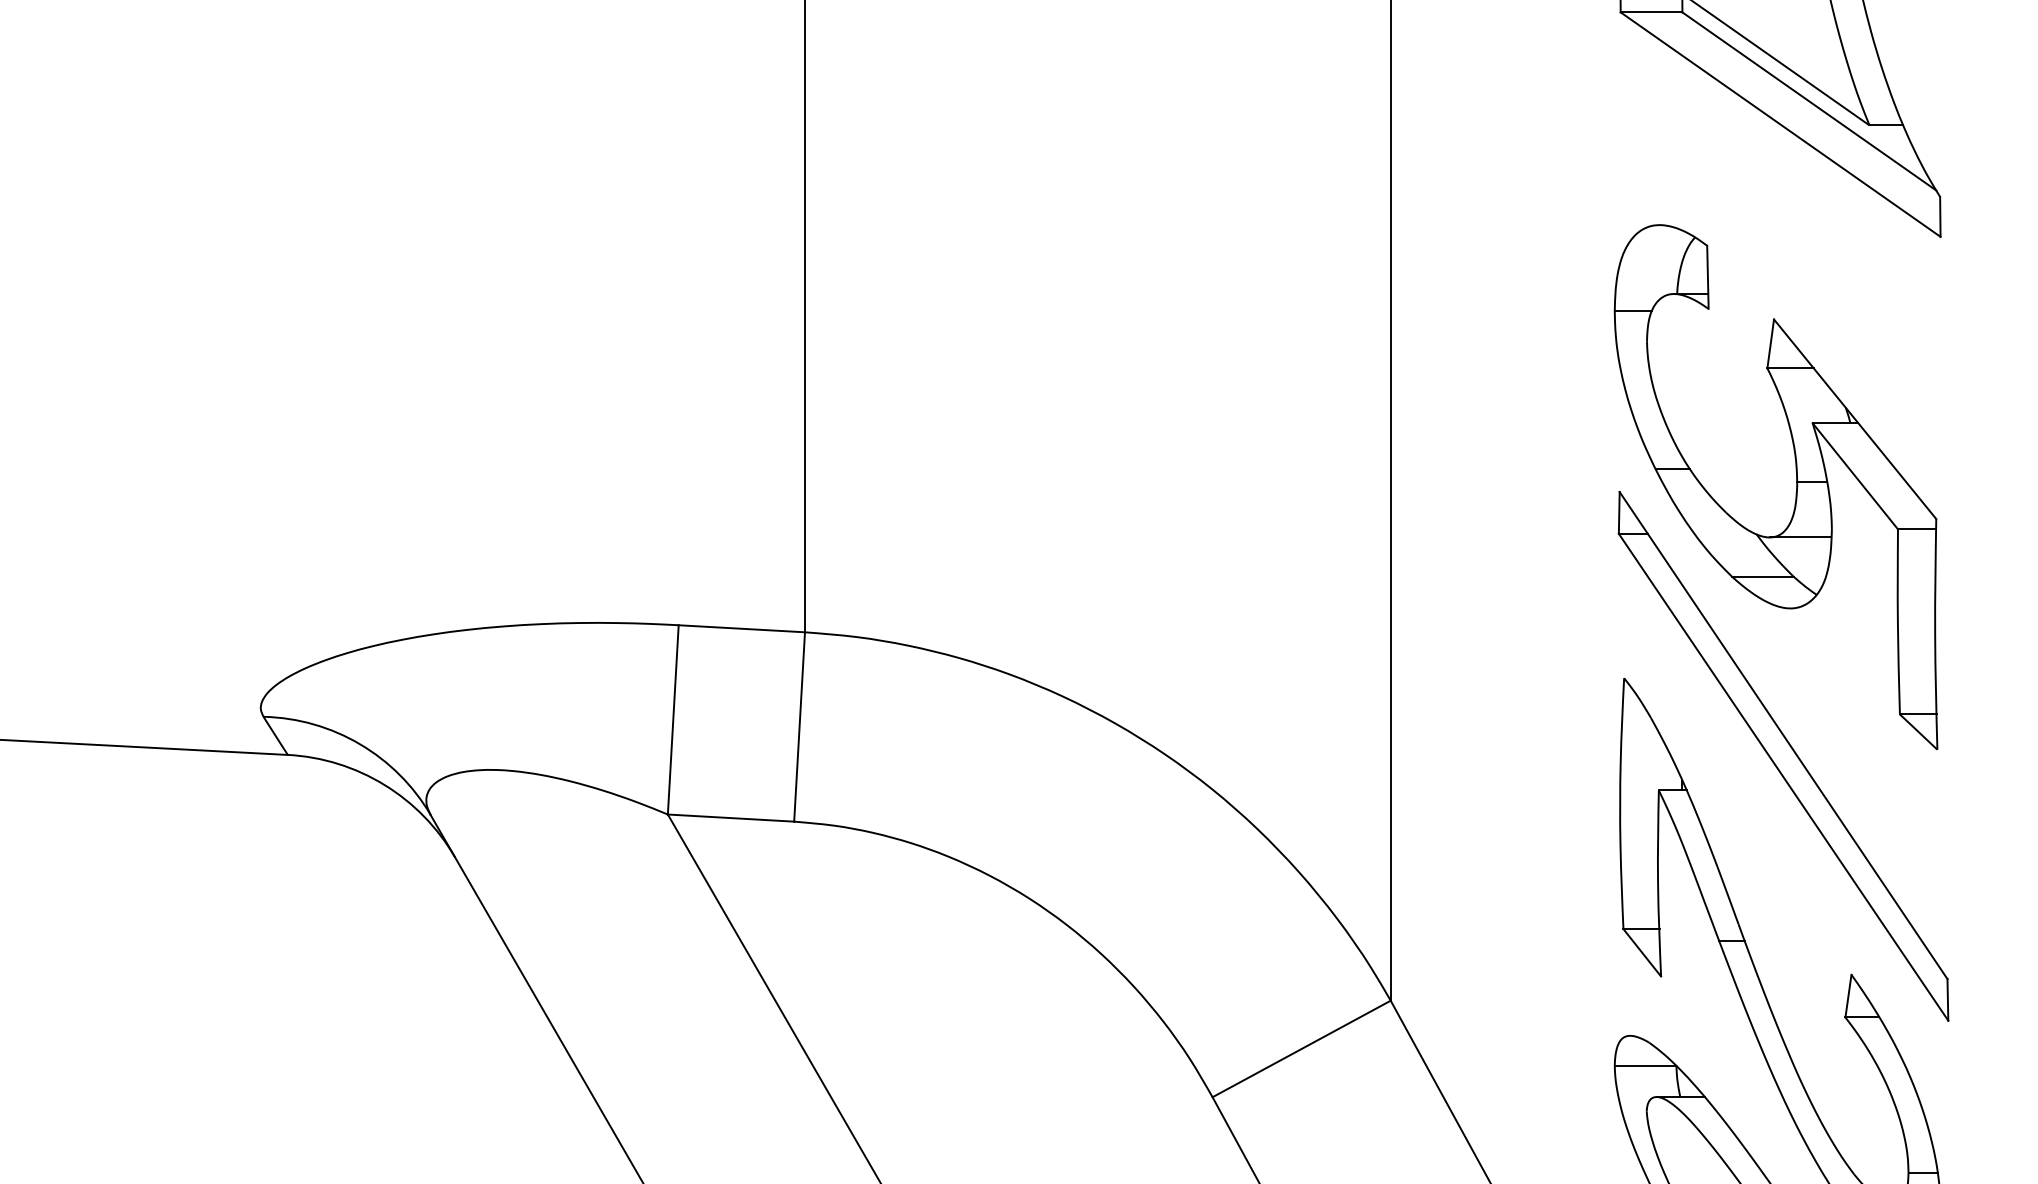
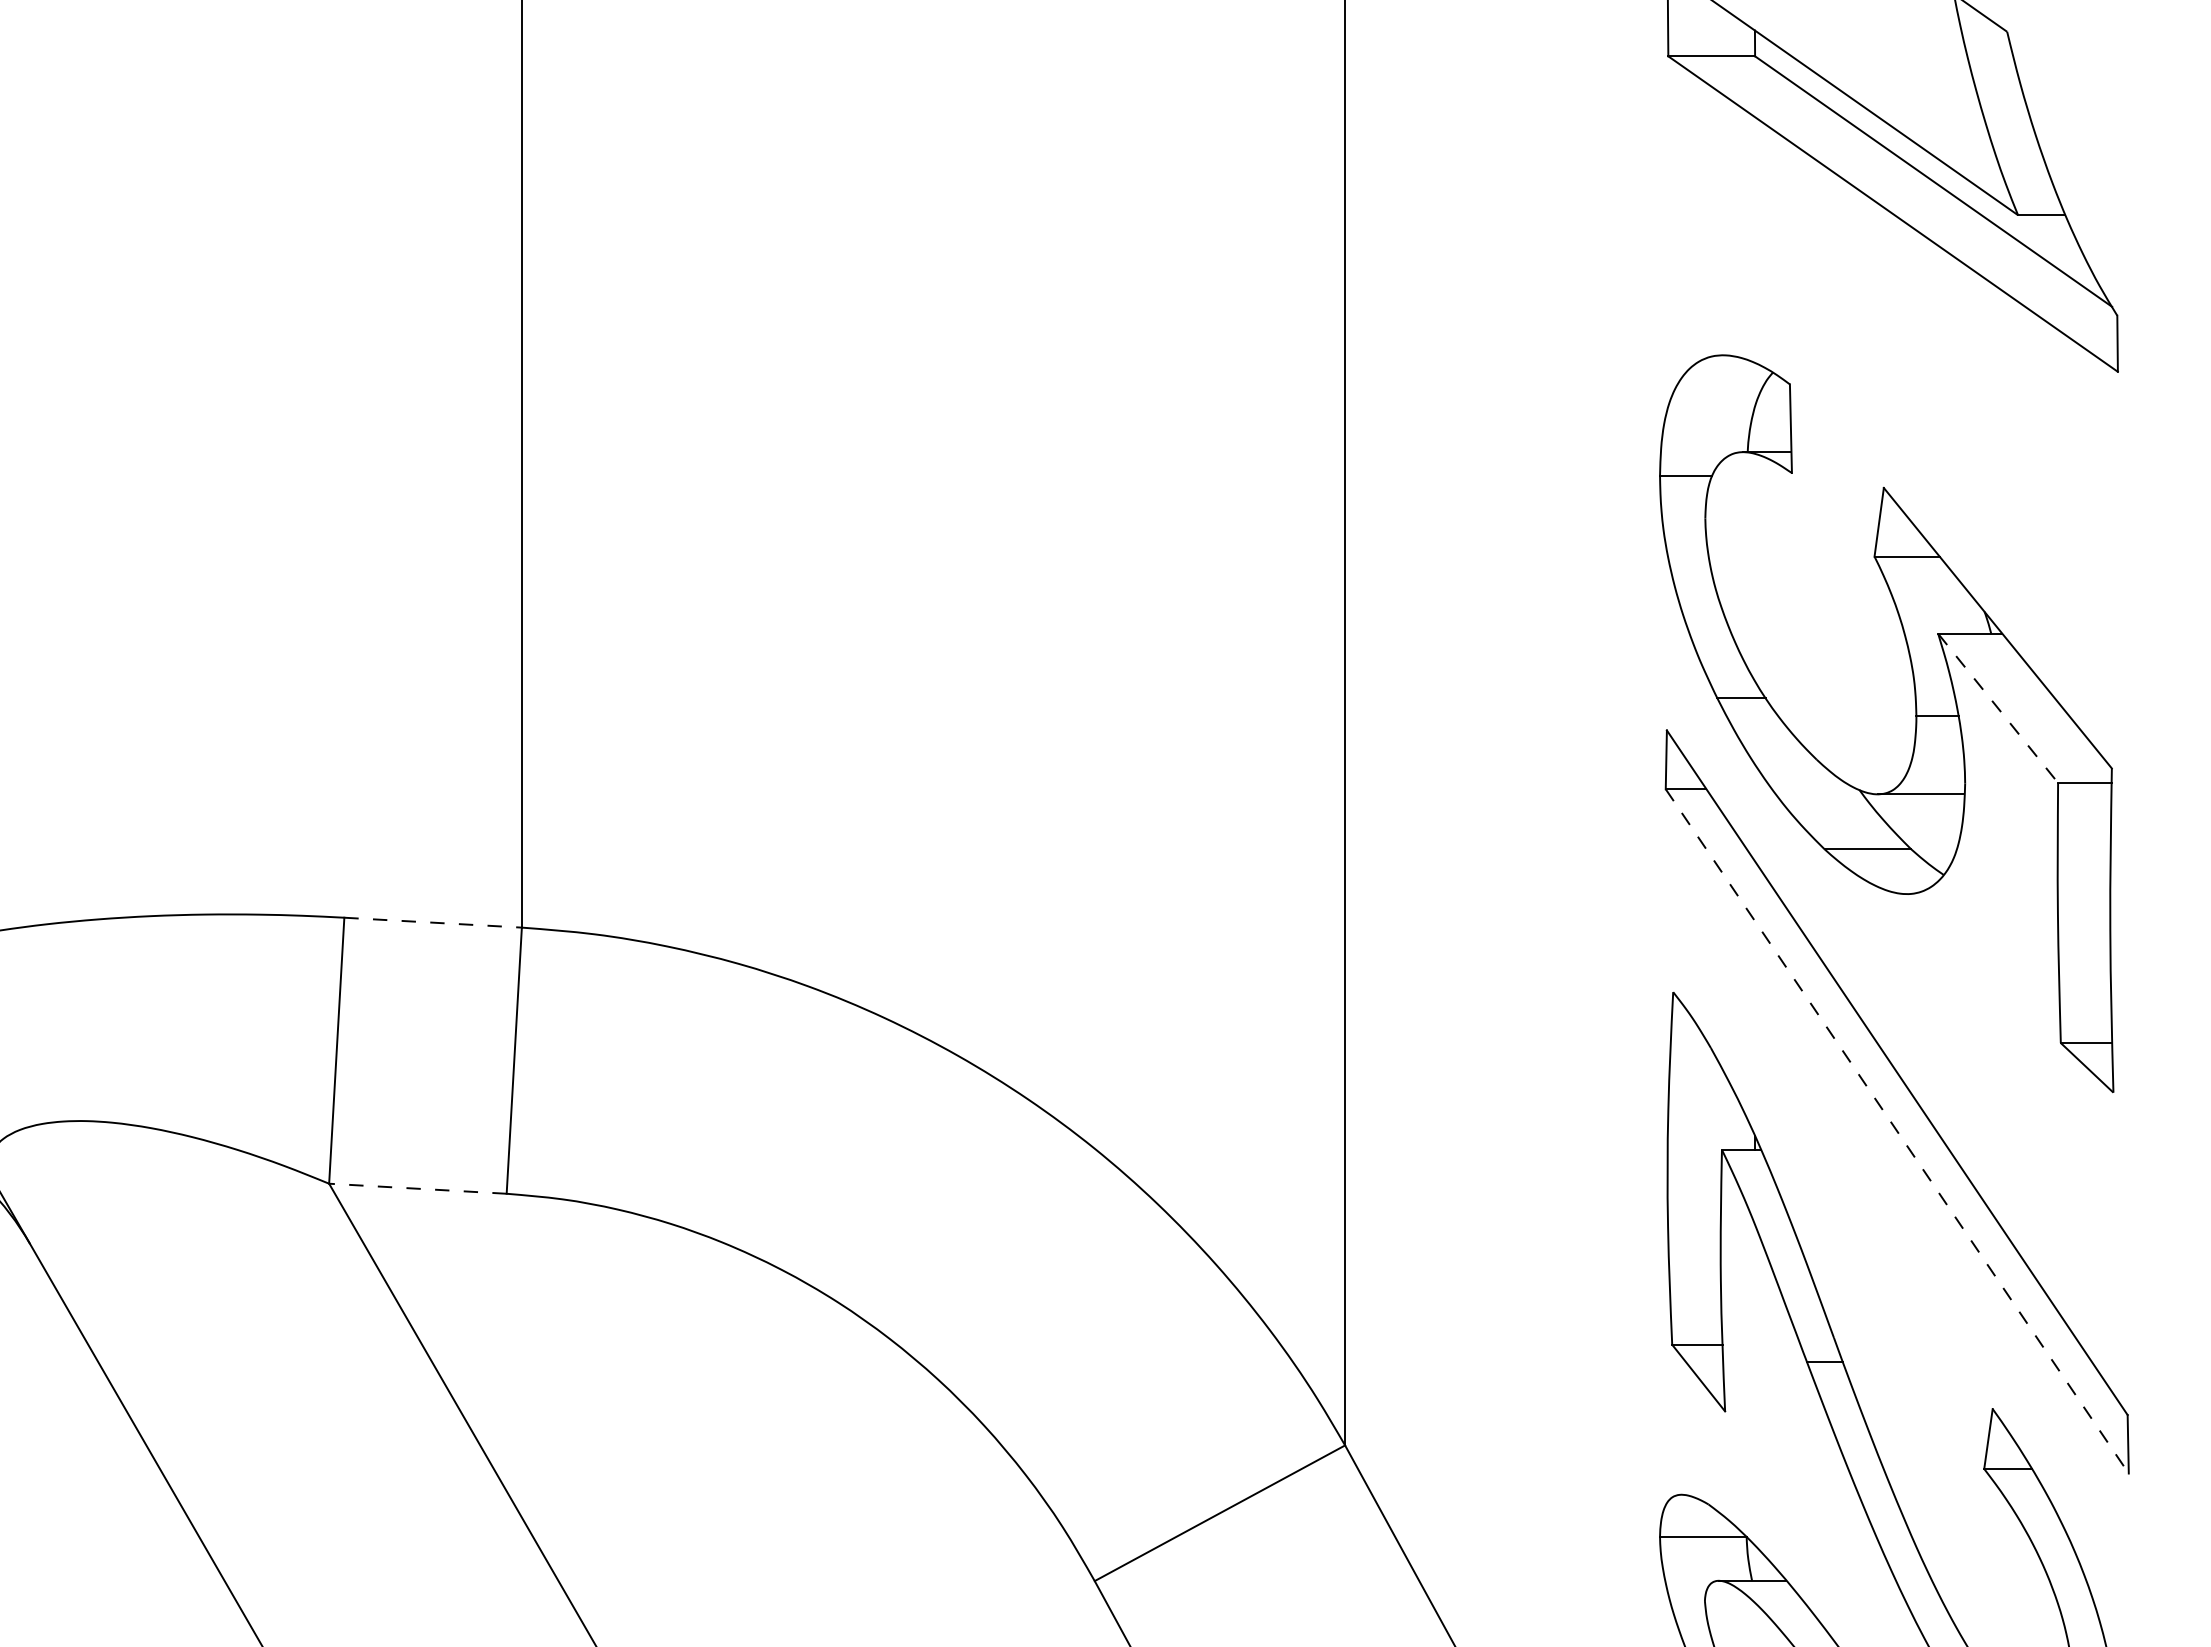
line: (1855, 476) -> (1998, 708), solid -> dashed
line: (742, 628) -> (434, 922), solid -> dashed
line: (1783, 777) -> (1897, 1131), solid -> dashed
line: (730, 818) -> (417, 1189), solid -> dashed

